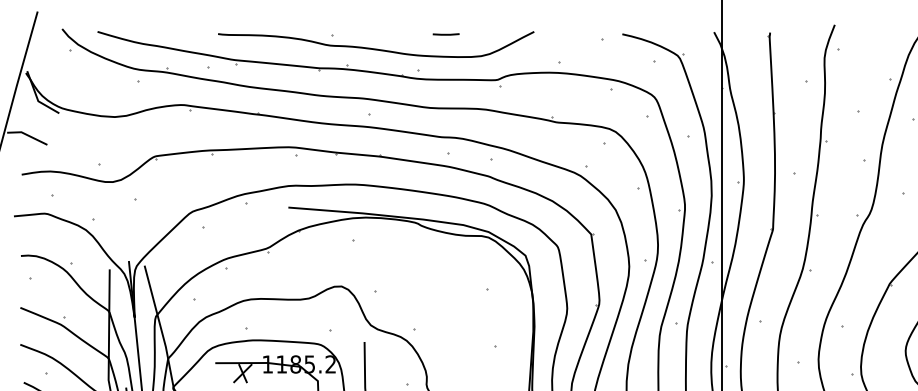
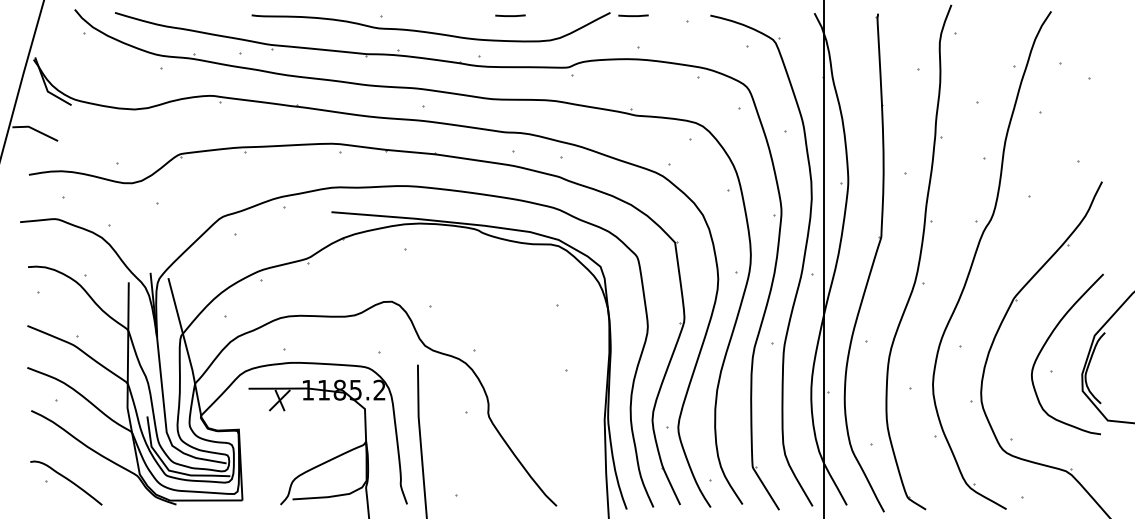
line: (554, 34) -> (633, 15), added

